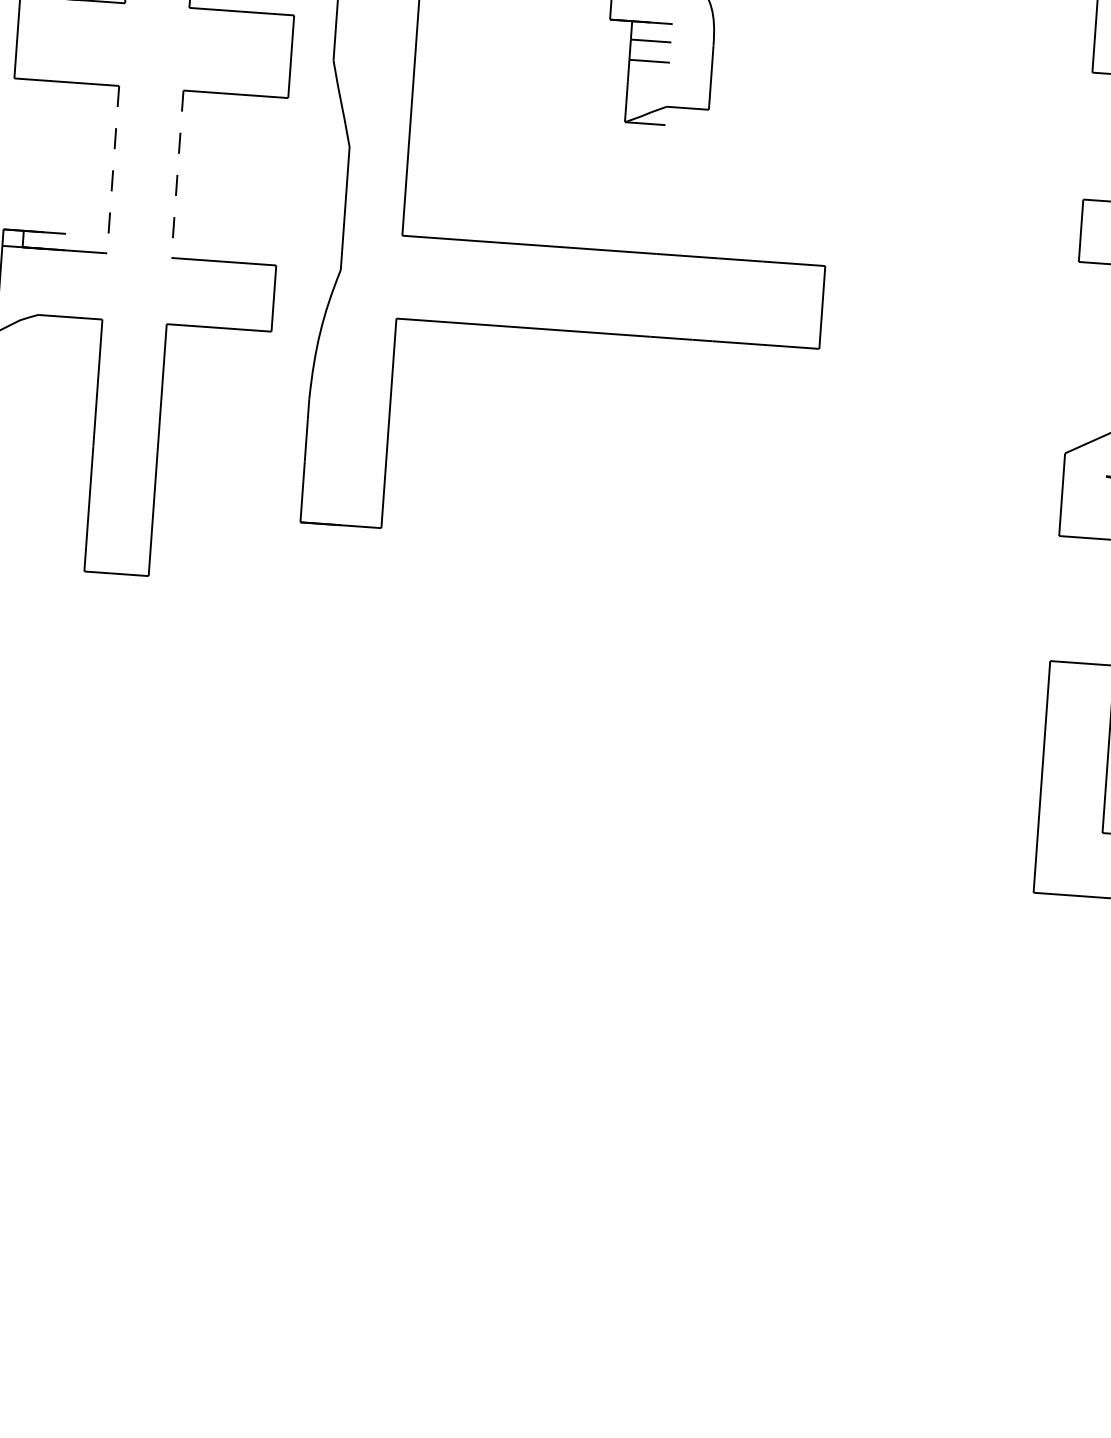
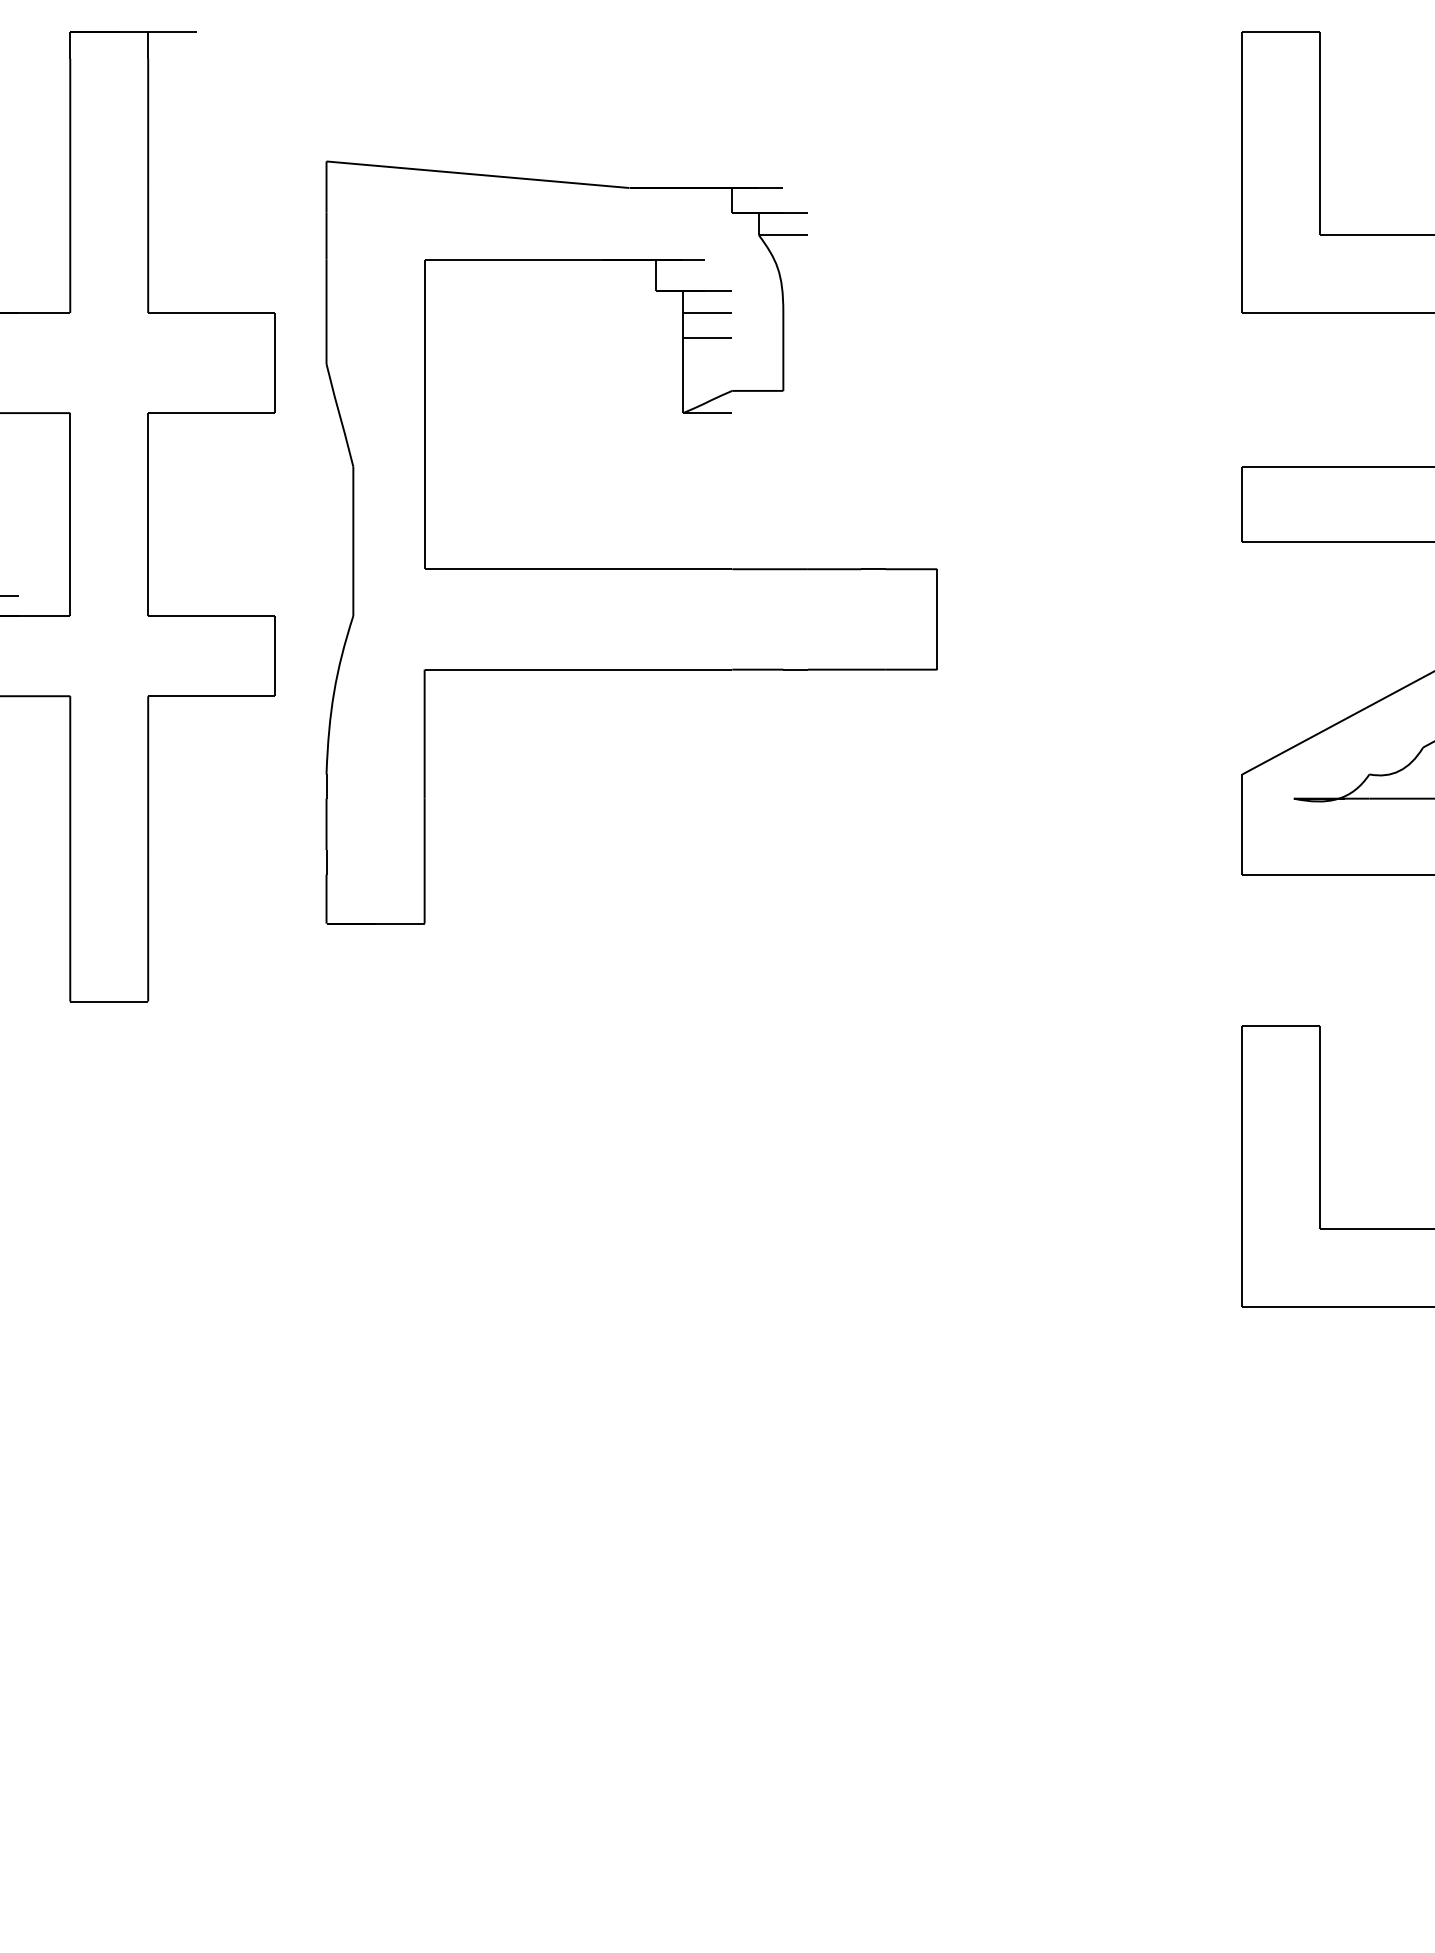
line: (113, 170) -> (70, 515), dashed -> solid
line: (177, 175) -> (148, 515), dashed -> solid

